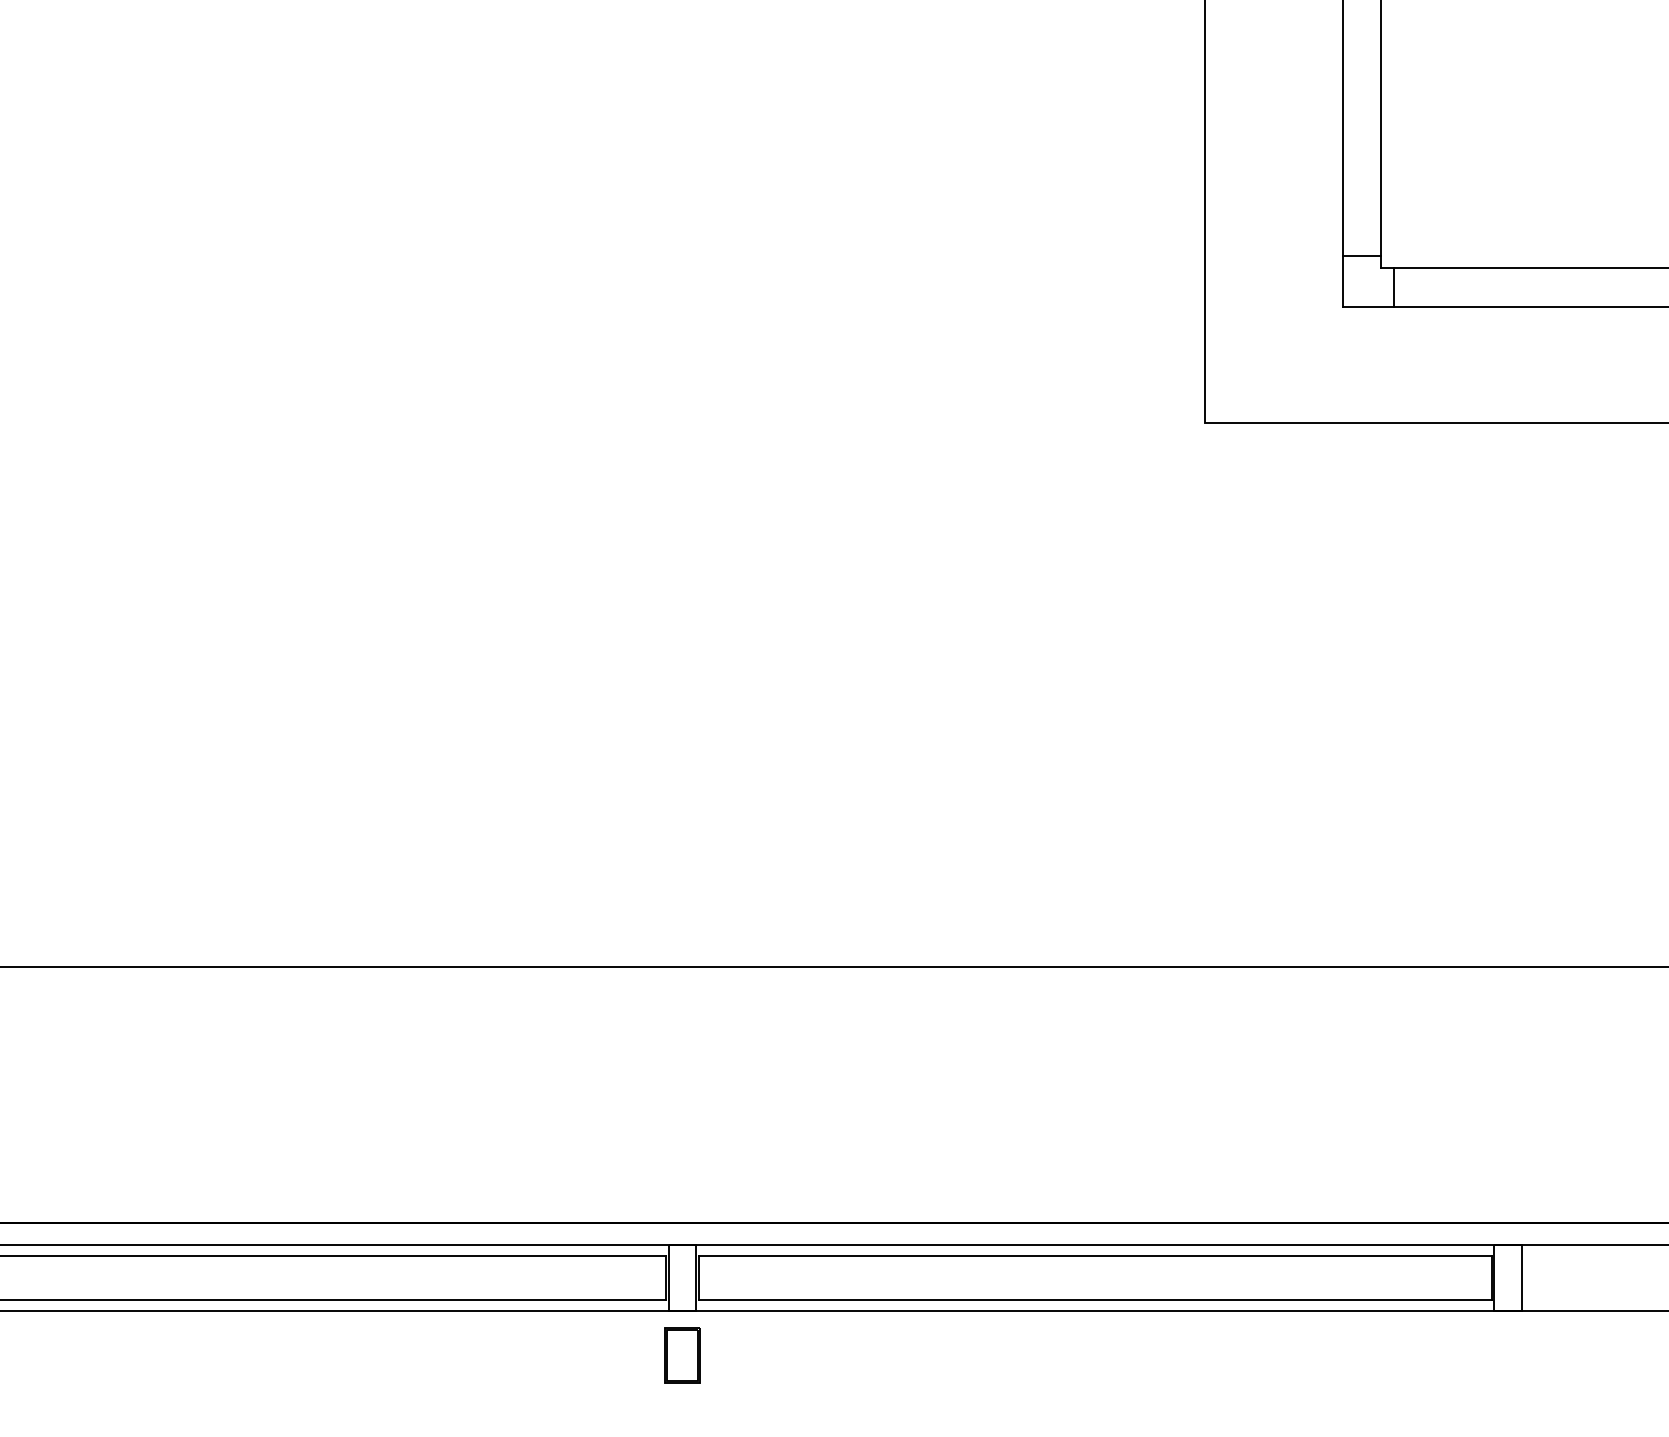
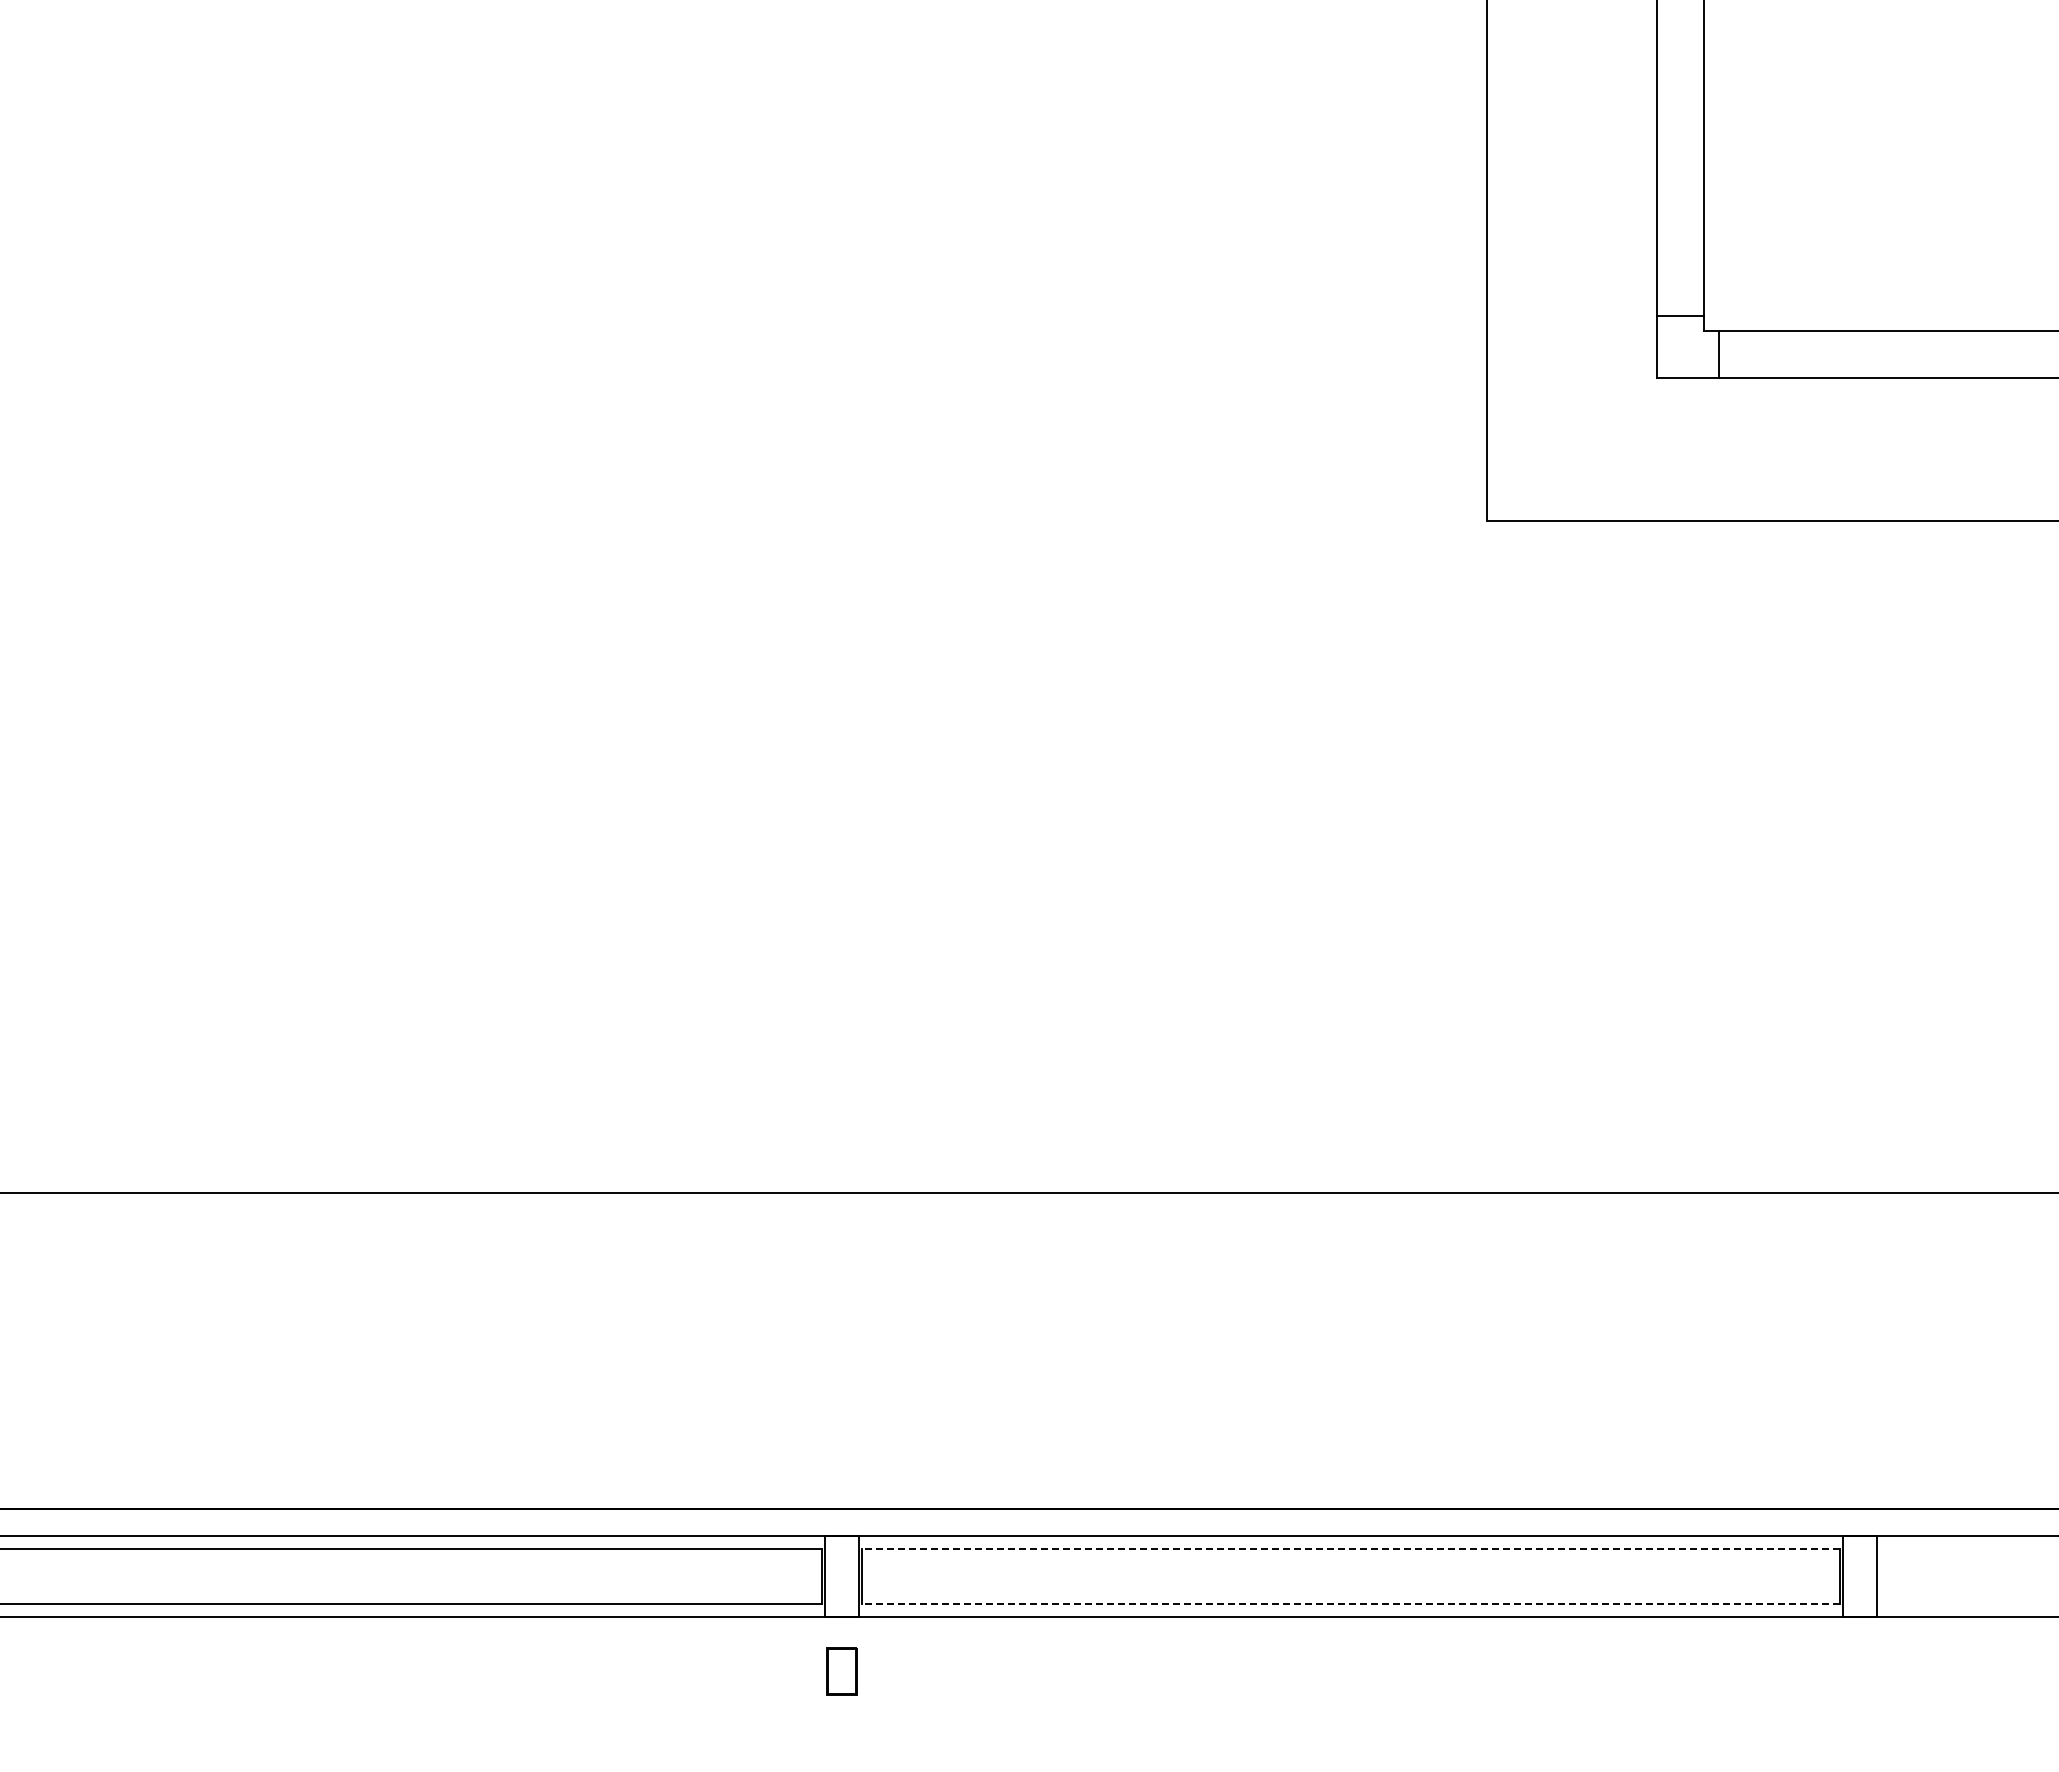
line: (1095, 1256) -> (1351, 1549), solid -> dashed
line: (1095, 1300) -> (1351, 1603), solid -> dashed
part: (682, 1355) -> (841, 1671), size x0.7

